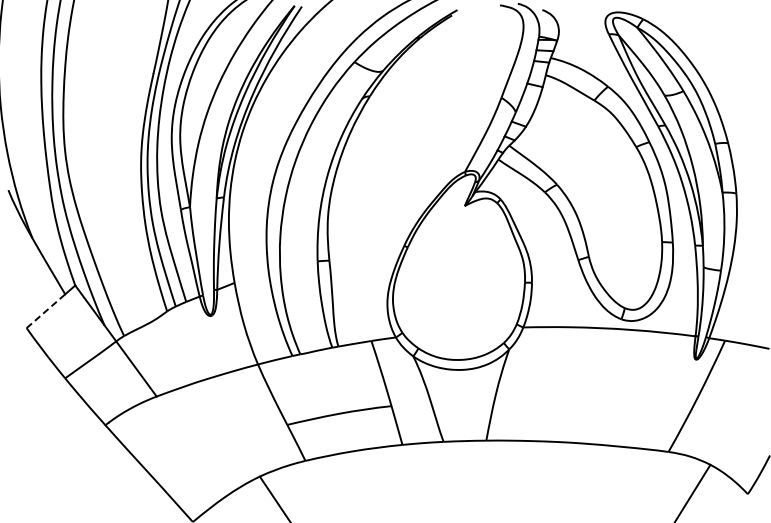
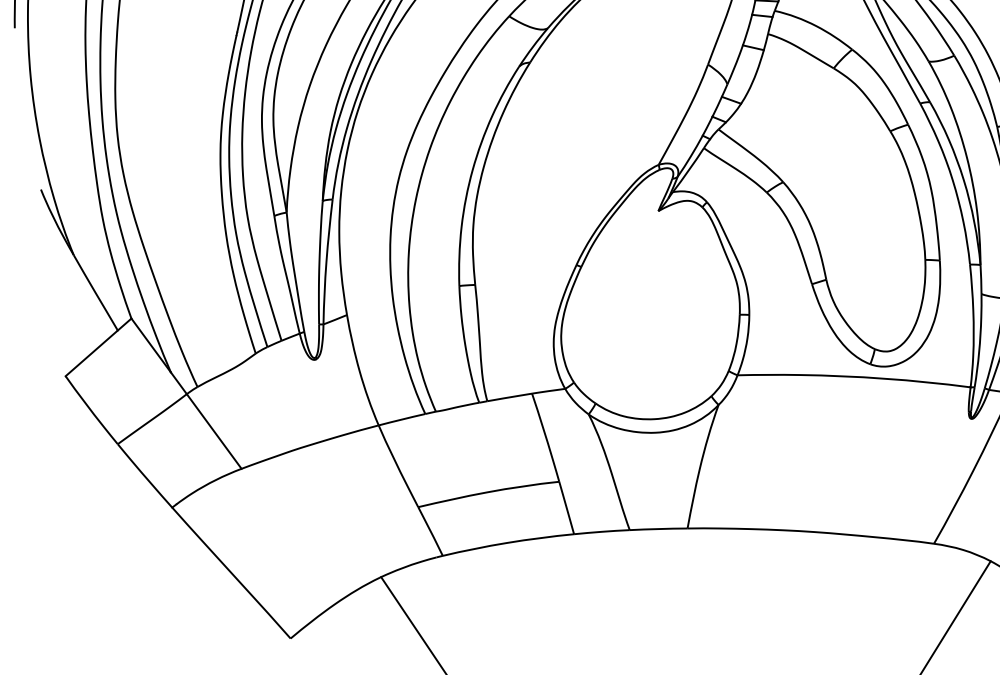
line: (45, 311) -> (91, 353), dashed -> solid

